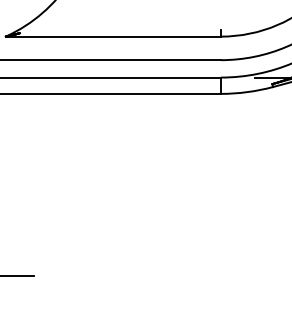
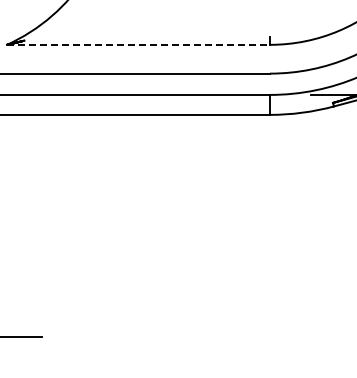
line: (113, 36) -> (138, 44), solid -> dashed

